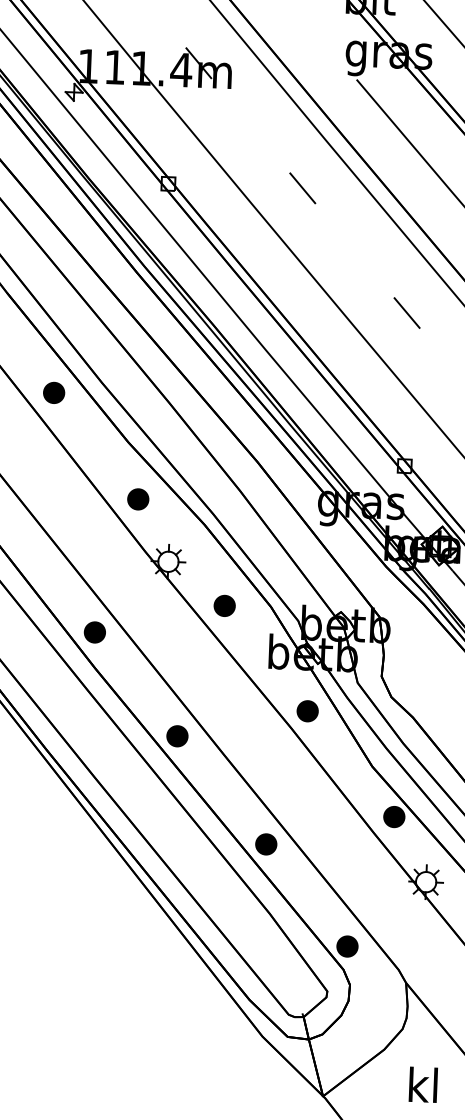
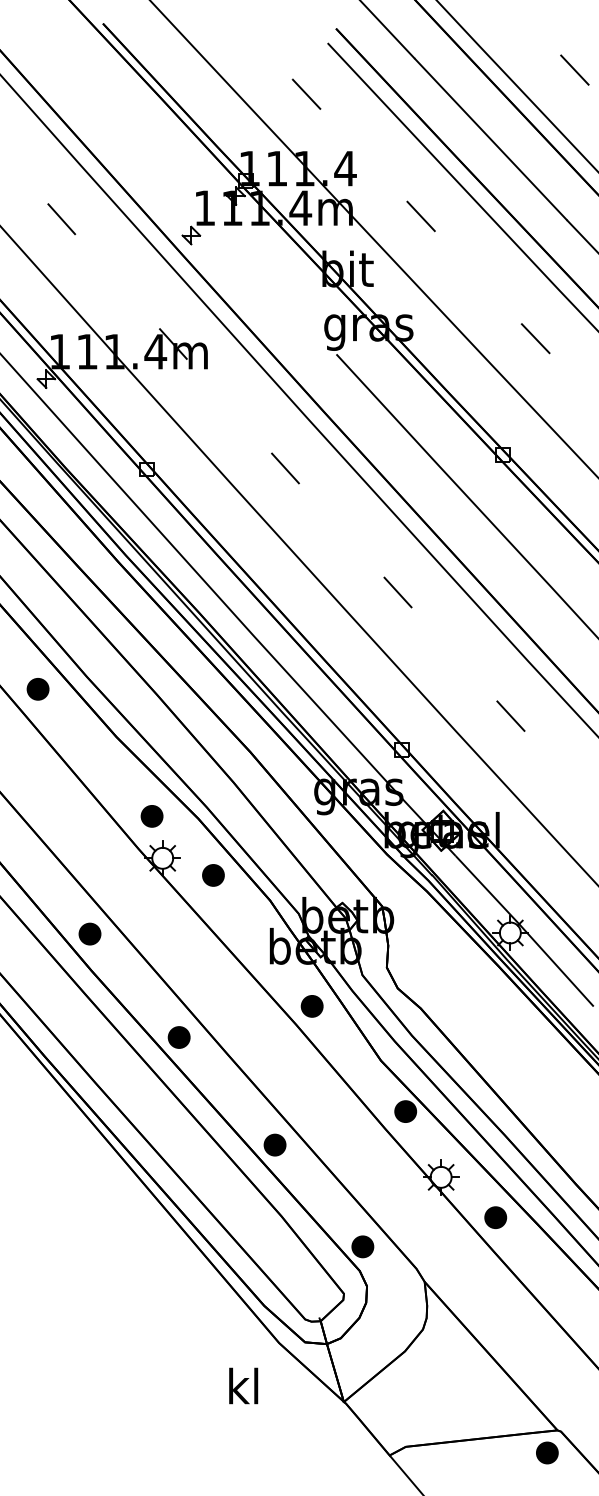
part: (137, 499) -> (151, 816), moved
part: (224, 606) -> (213, 875), moved
text: (423, 1084) -> (243, 1385), moved

